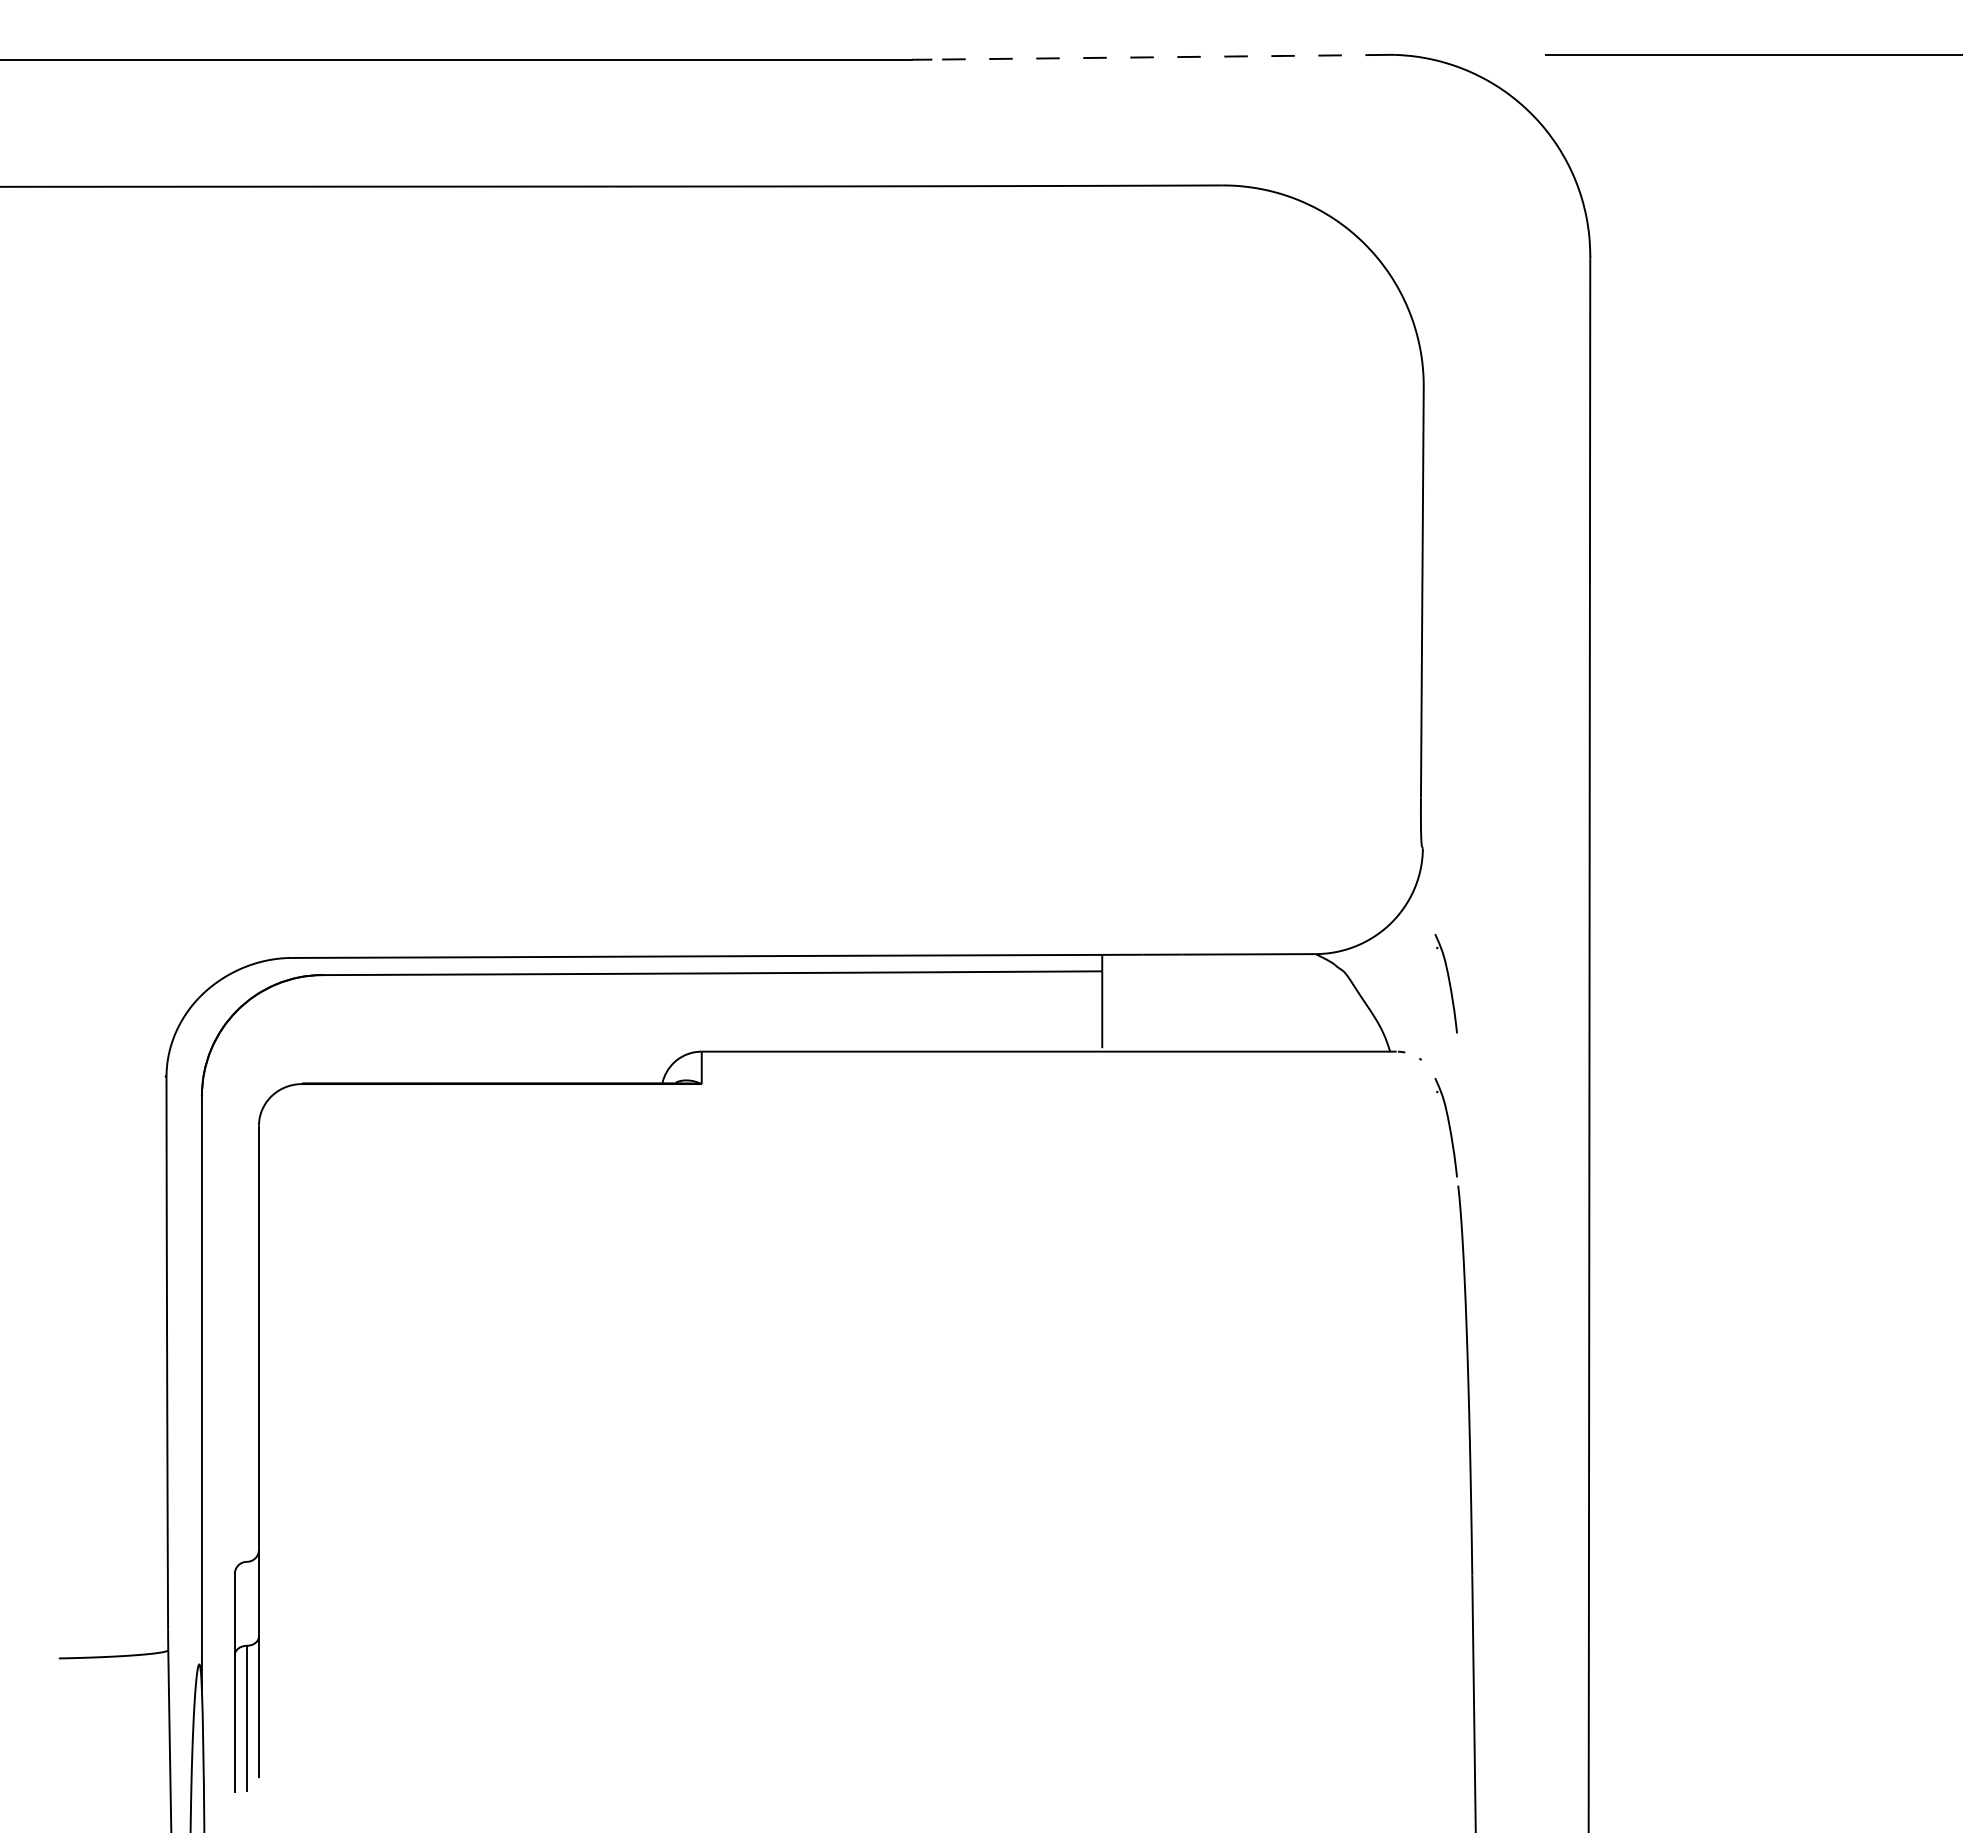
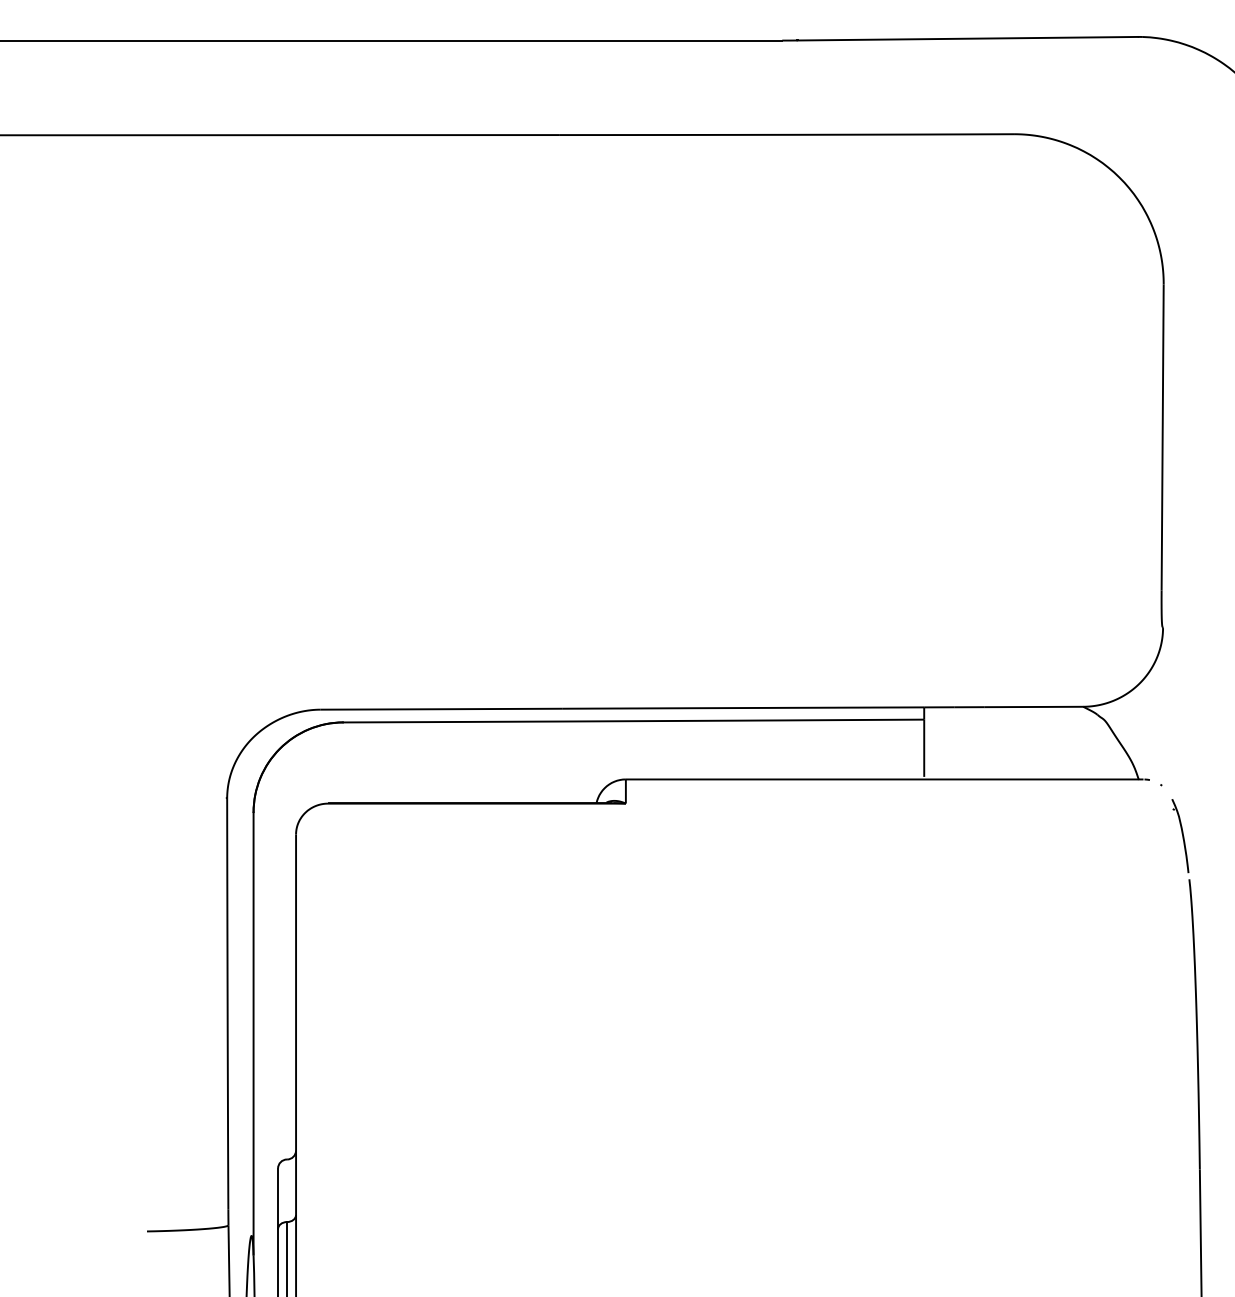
line: (1160, 57) -> (967, 38), dashed -> solid
part: (1445, 983) -> (1179, 728), removed

